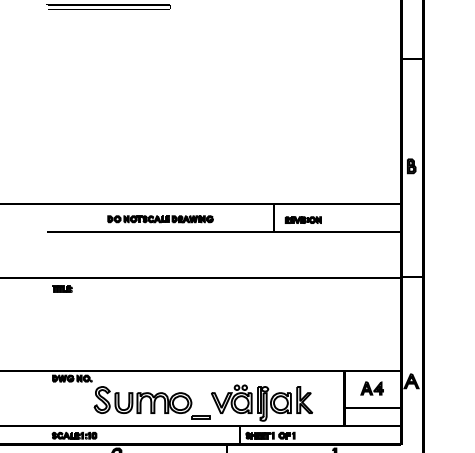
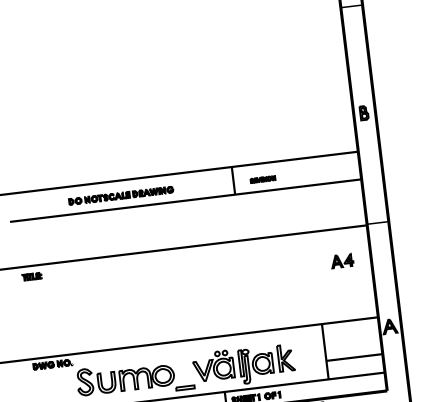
part: (302, 219) -> (262, 179), size x0.7
part: (371, 388) -> (341, 261), moved

